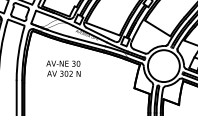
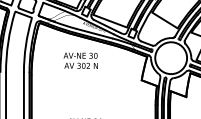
text: (63, 68) -> (80, 60), moved

